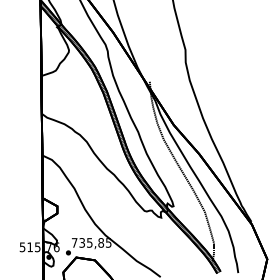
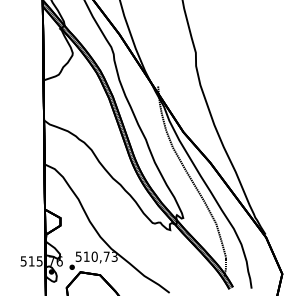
text: (91, 242) -> (96, 256), 735,85 -> 510,73

